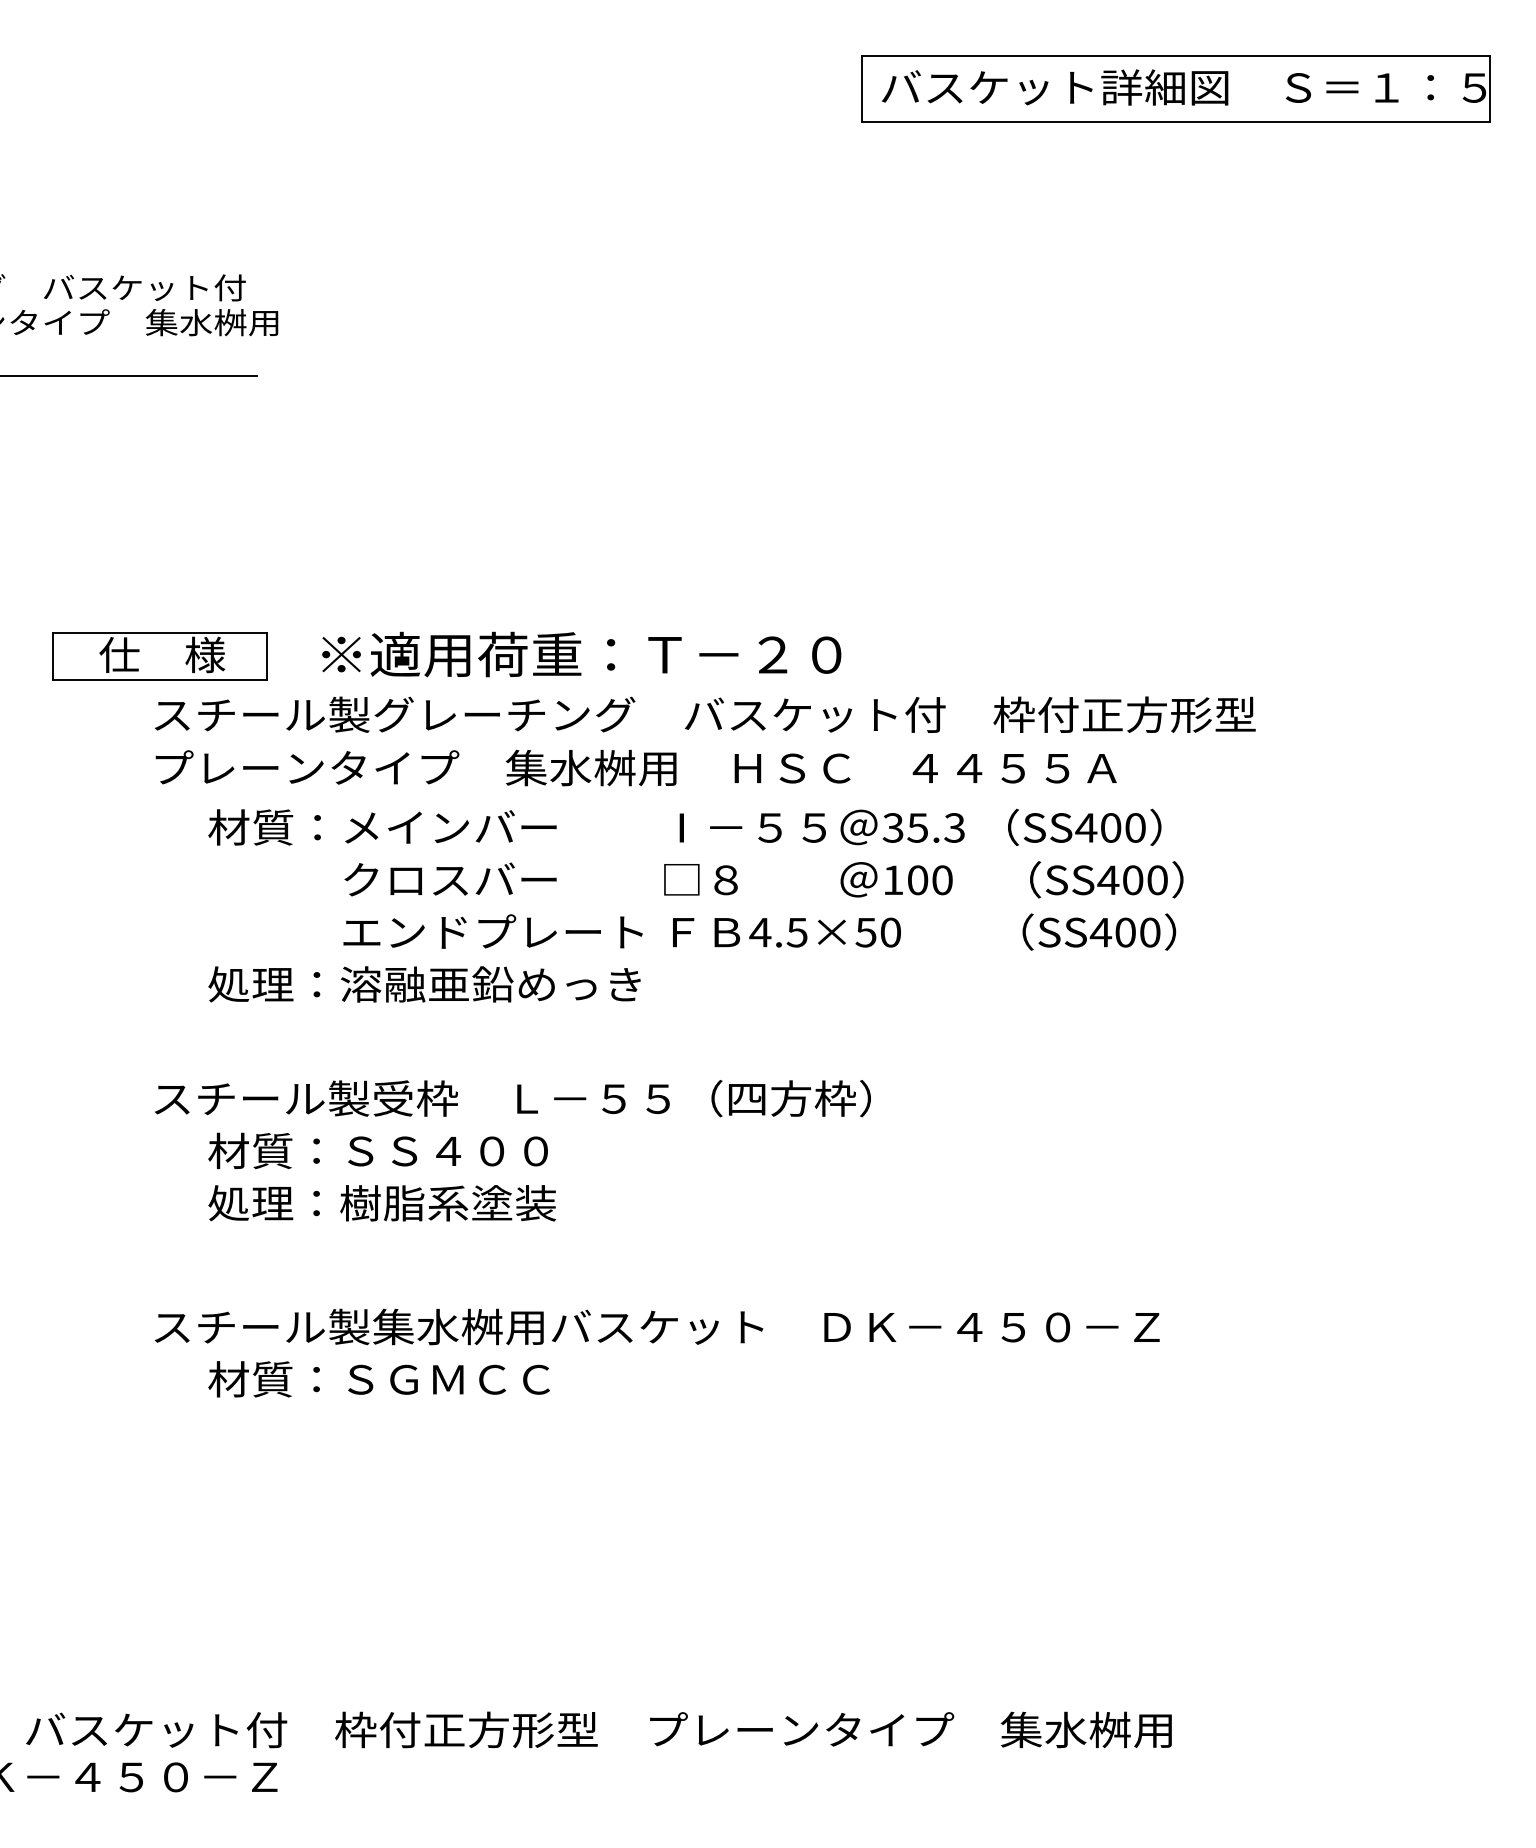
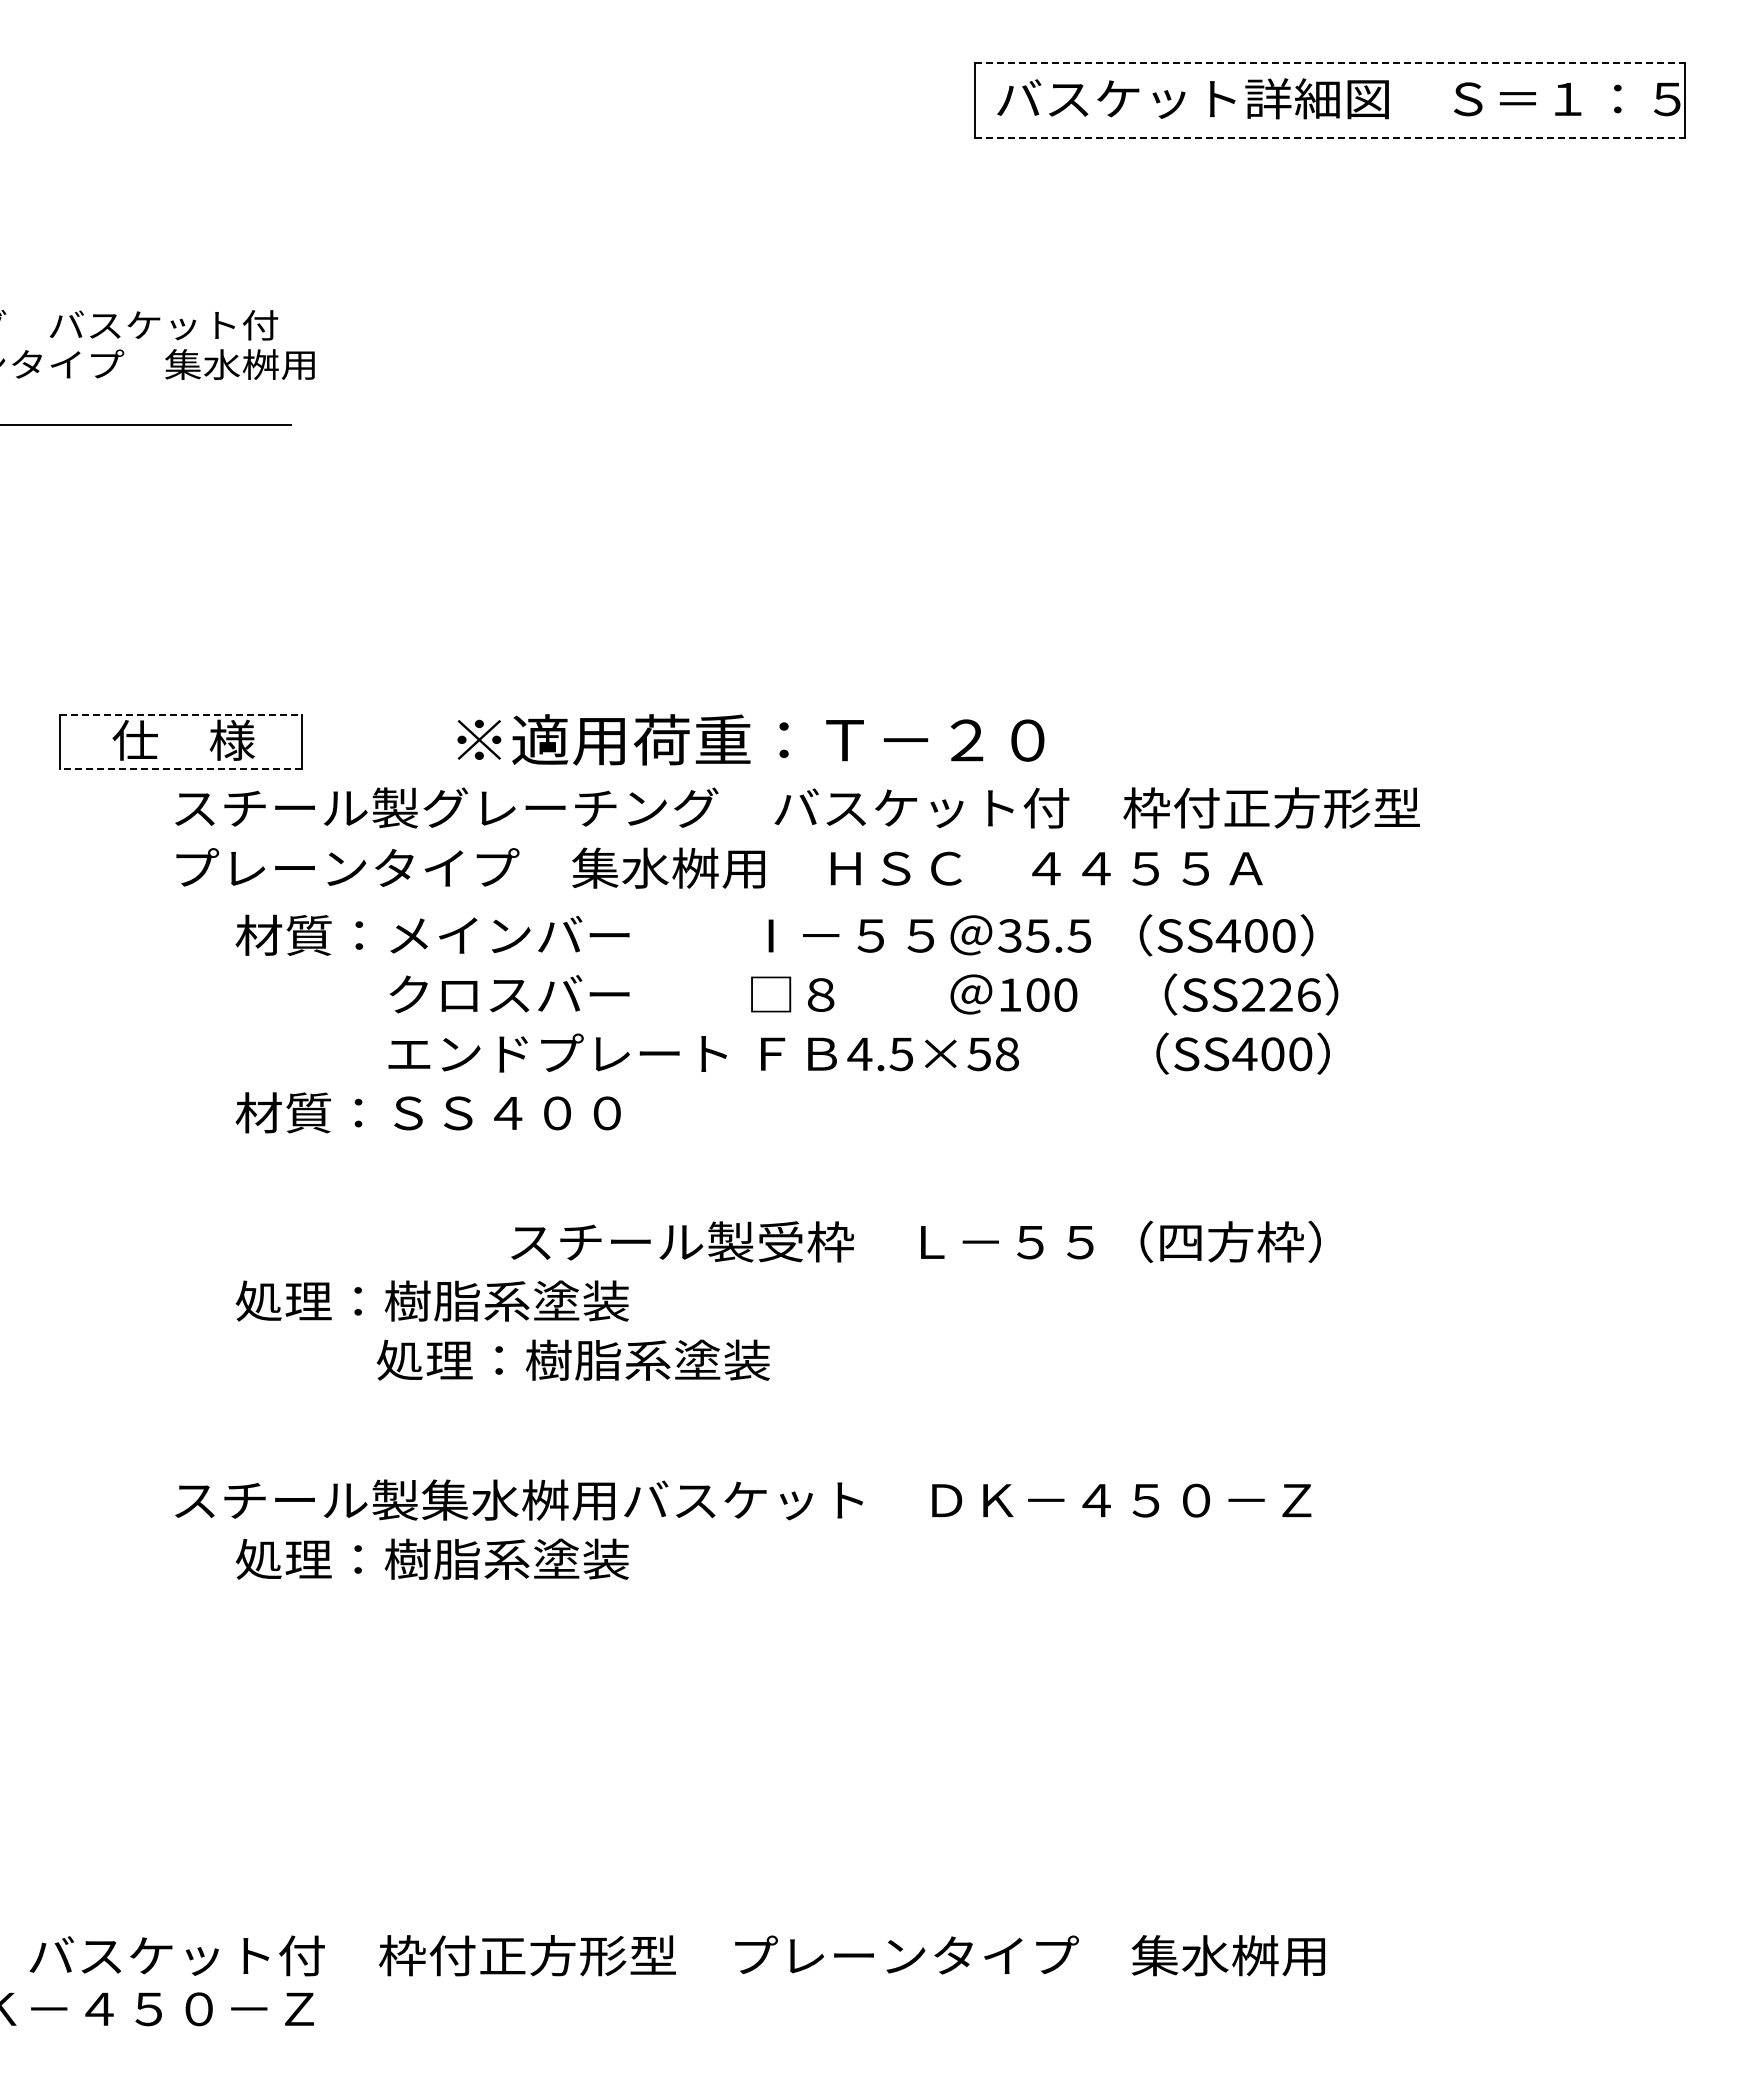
line: (1175, 55) -> (1329, 62), solid -> dashed
line: (1175, 121) -> (1329, 137), solid -> dashed
line: (160, 632) -> (181, 714), solid -> dashed
text: (581, 654) -> (750, 739), moved
line: (159, 679) -> (180, 768), solid -> dashed
text: (954, 827) -> (1079, 935), 35.3 -> 35.5
text: (1132, 879) -> (1280, 994), SS400 -> SS226
text: (890, 932) -> (1007, 1054), 4.5×50 -> 4.5×58
text: (423, 984) -> (479, 1112), 処理：溶融亜鉛めっき -> 材質：ＳＳ４００
text: (512, 1098) -> (915, 1241), moved
text: (381, 1150) -> (431, 1300), 材質：ＳＳ４００ -> 処理：樹脂系塗装
text: (381, 1202) -> (572, 1359), moved
text: (381, 1378) -> (431, 1558), 材質：ＳＧＭＣＣ -> 処理：樹脂系塗装

